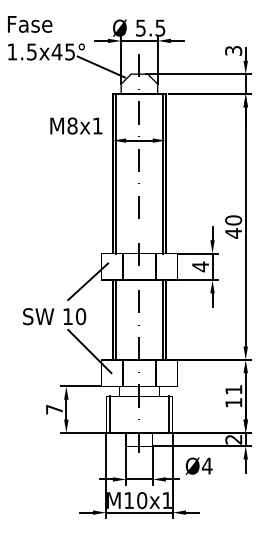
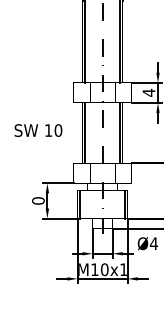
line: (88, 281) -> (64, 103), removed
line: (89, 351) -> (64, 156), removed
text: (54, 409) -> (38, 200), 7 -> 0

